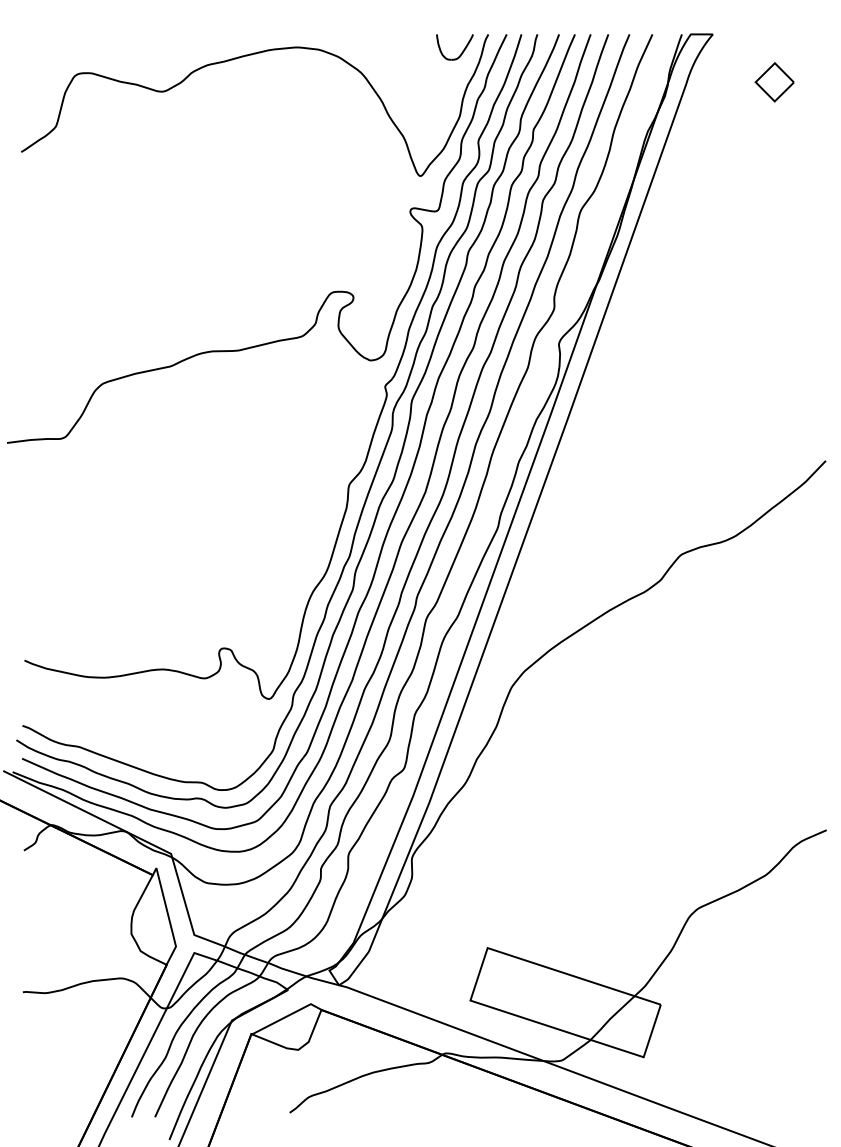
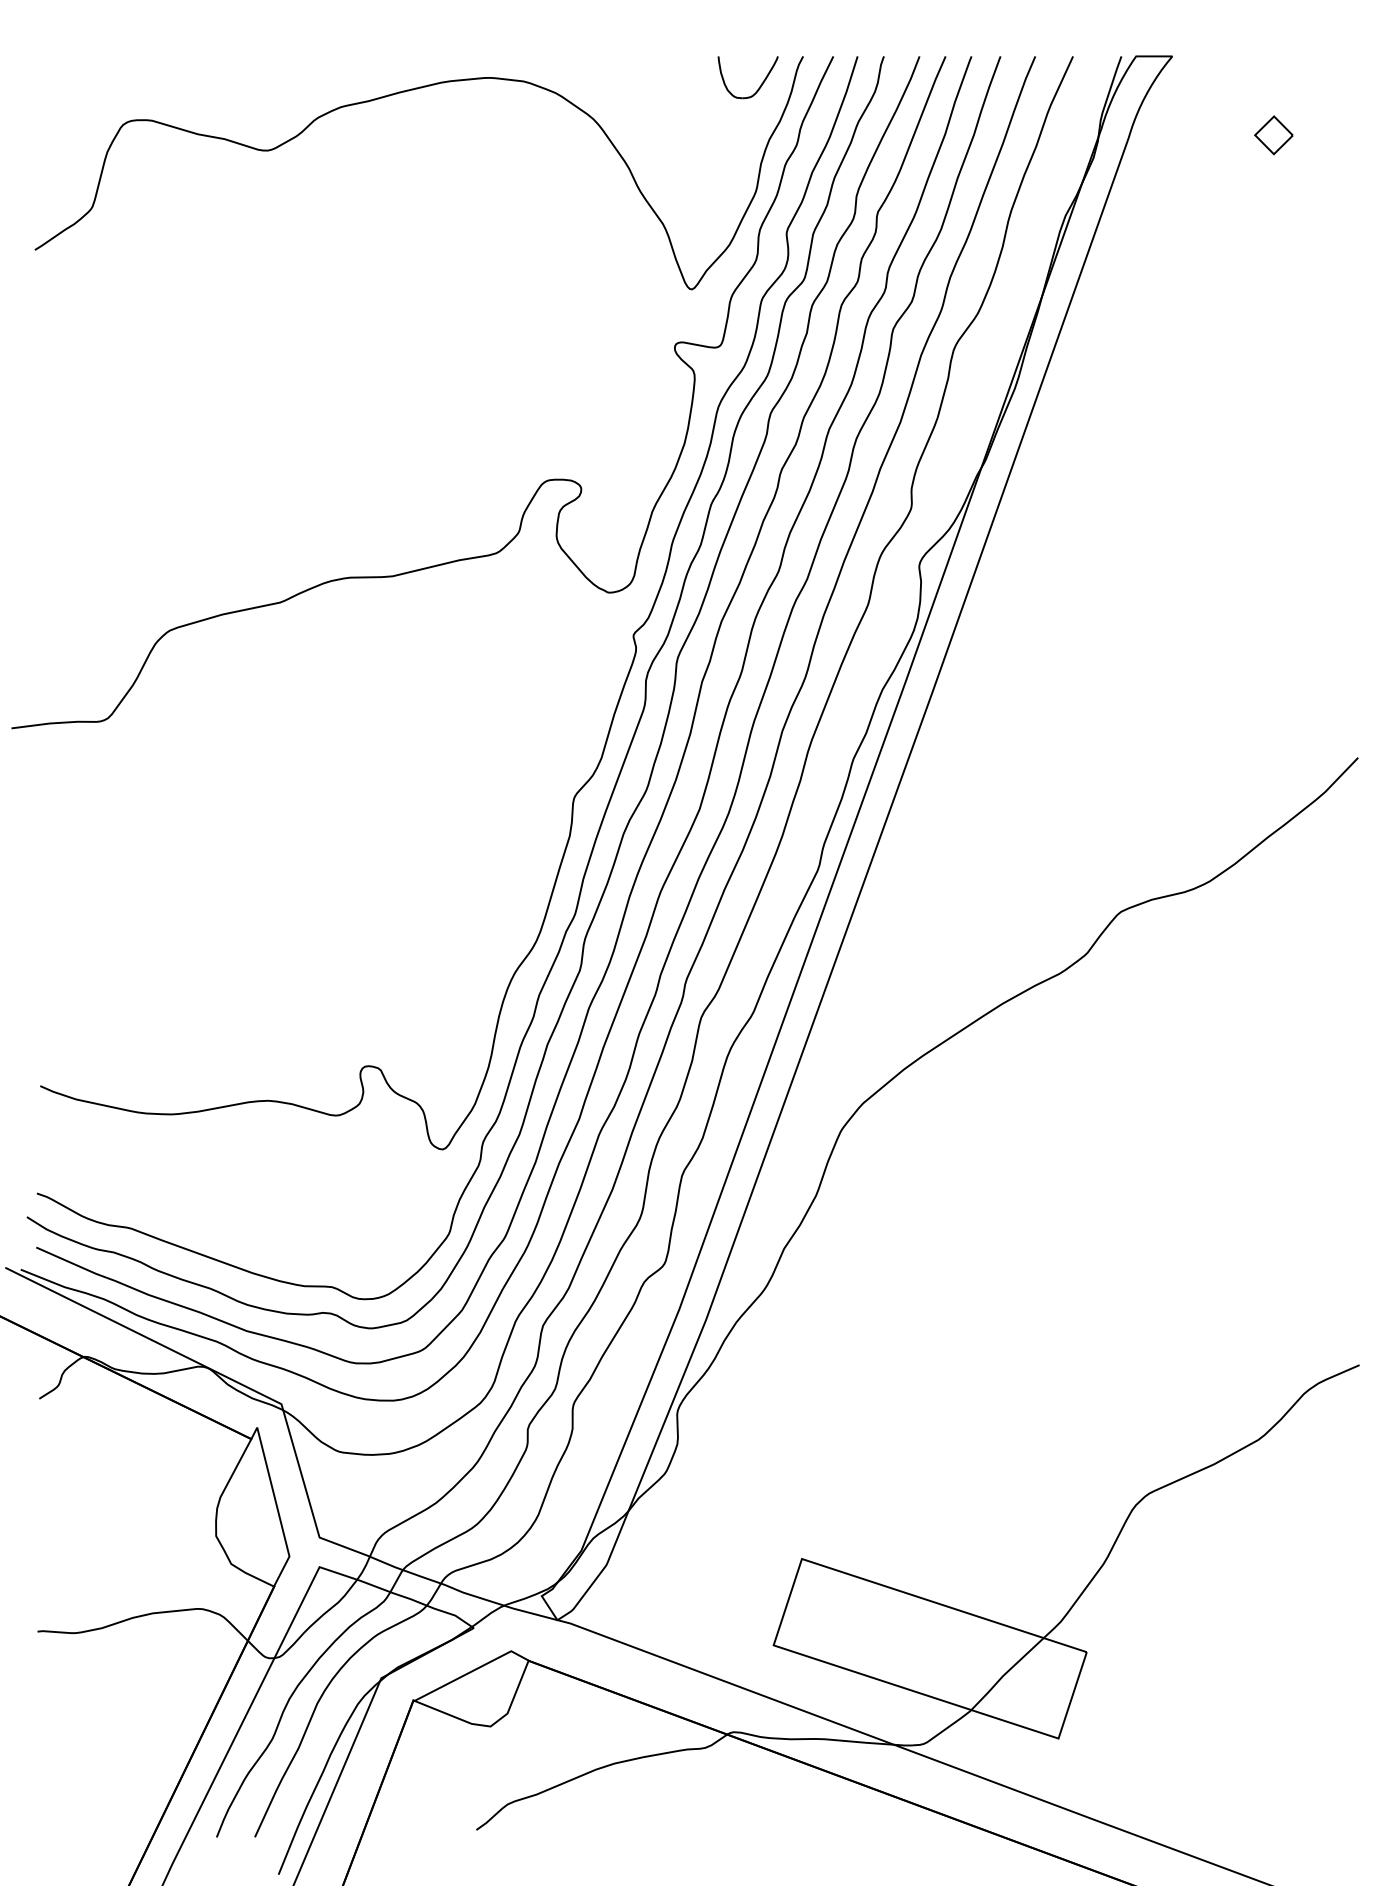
part: (774, 82) -> (1273, 135), size x0.6

